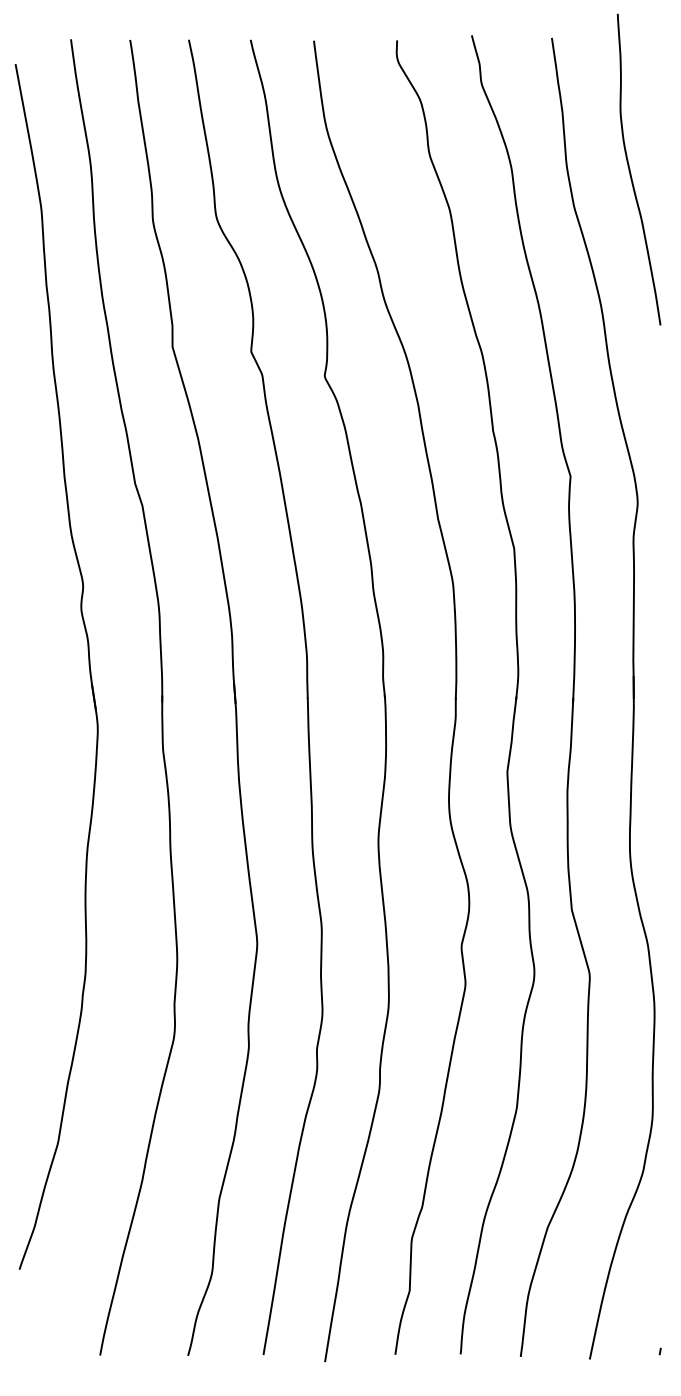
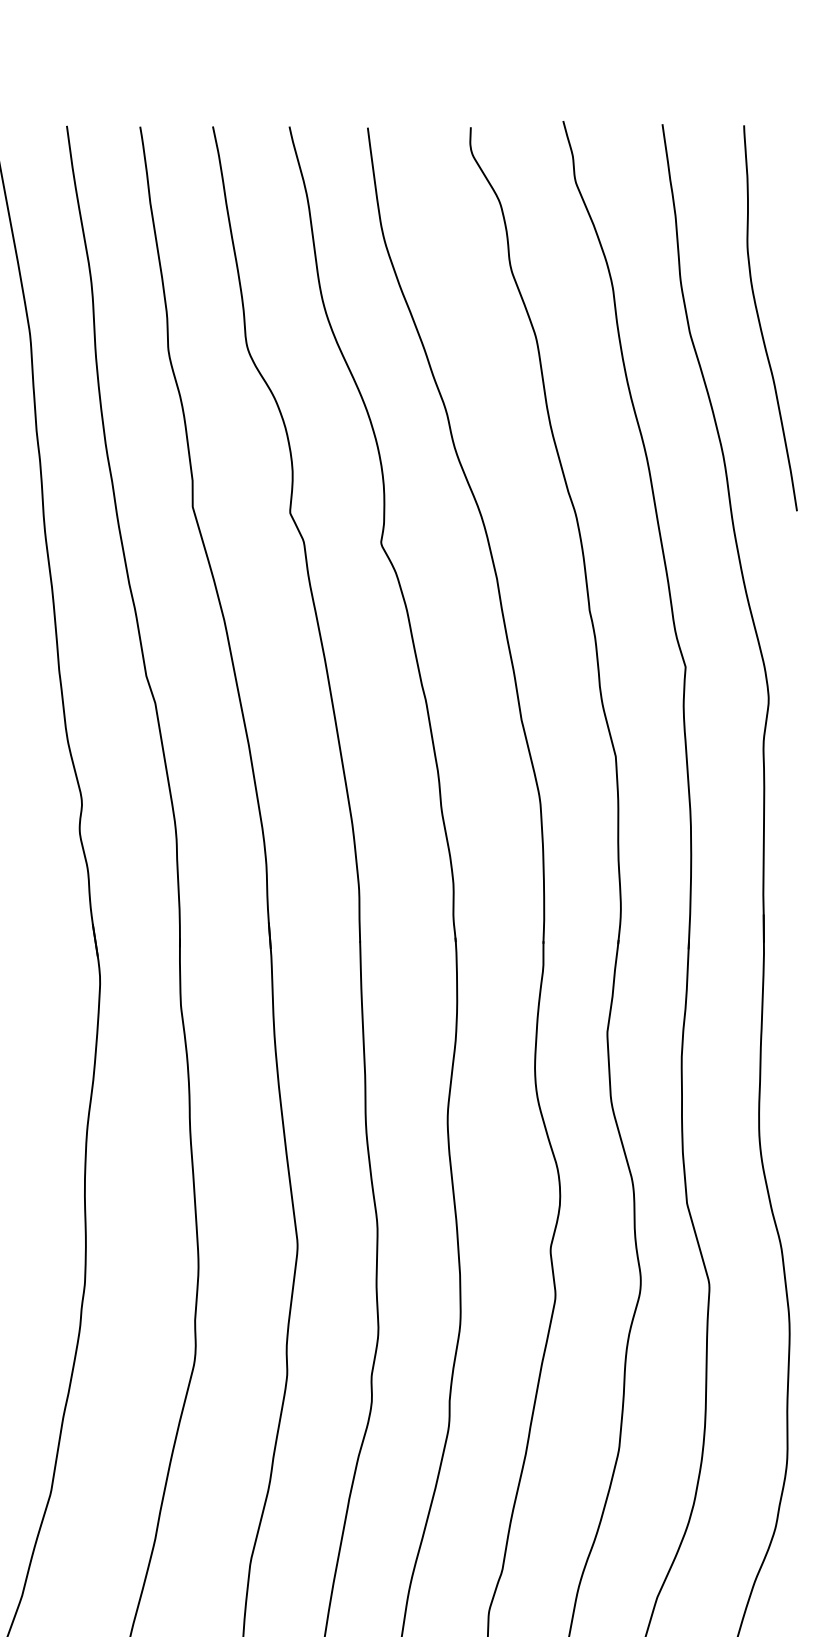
curve: (631, 173) -> (761, 323), moved

